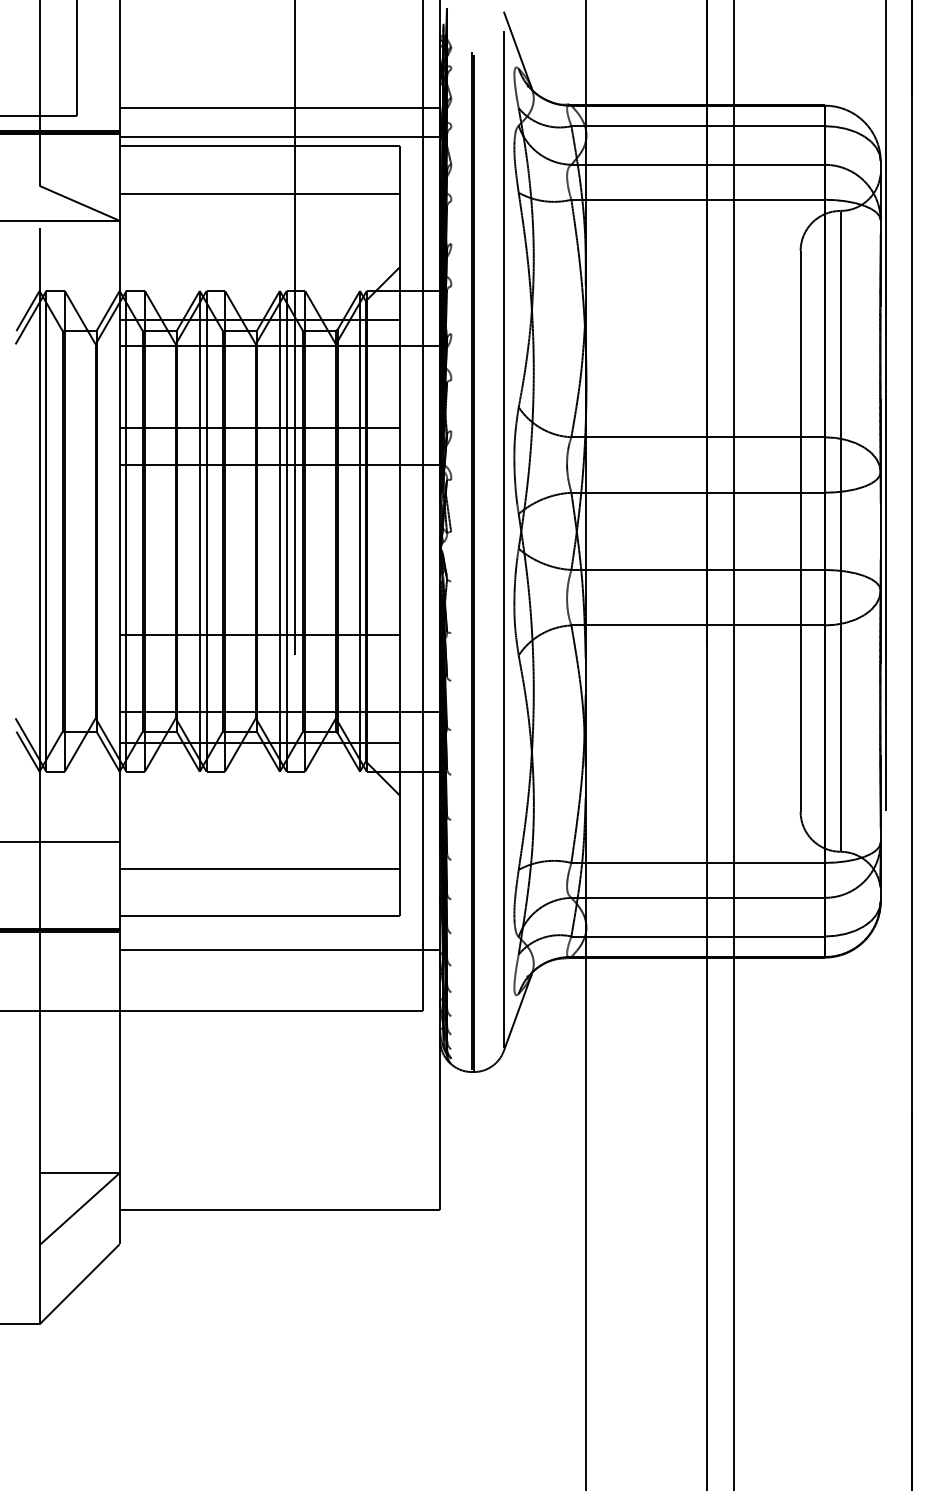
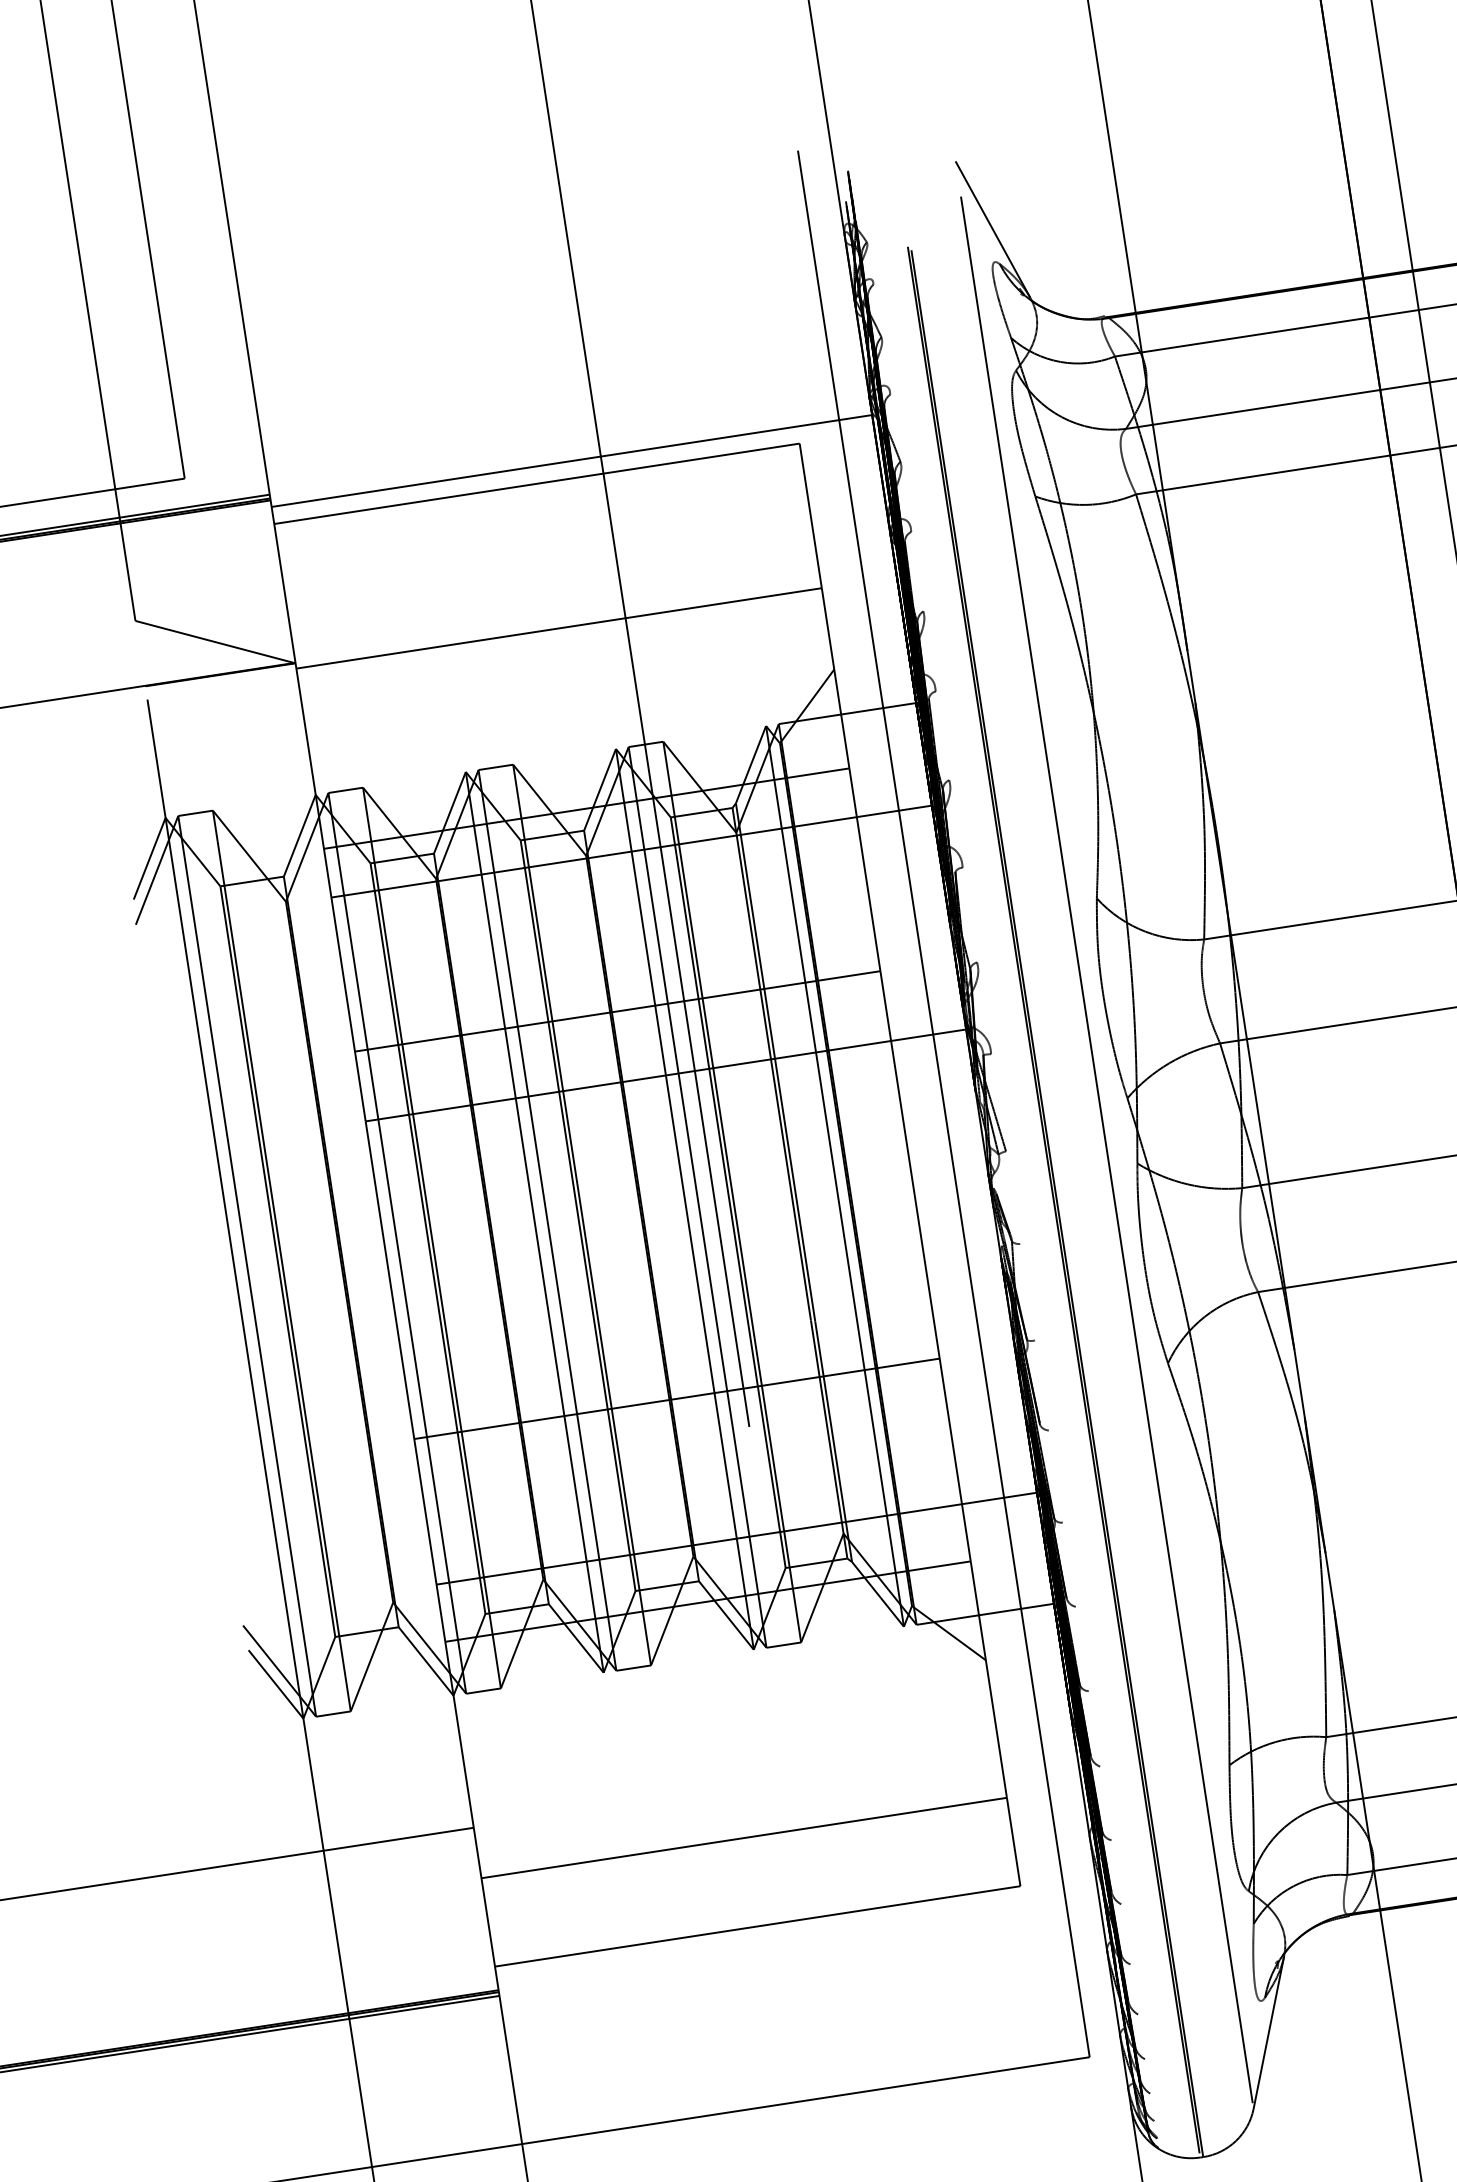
line: (279, 108) -> (562, 407), removed
line: (259, 193) -> (558, 628), moved
line: (279, 949) -> (804, 1983), removed

